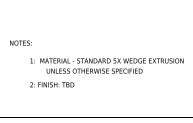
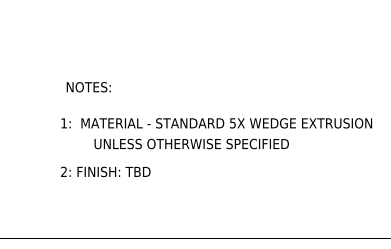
text: (20, 42) -> (88, 85), moved

